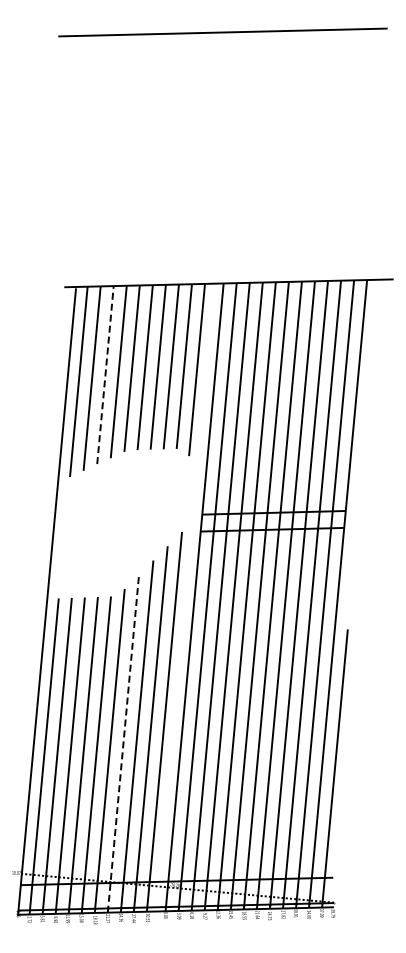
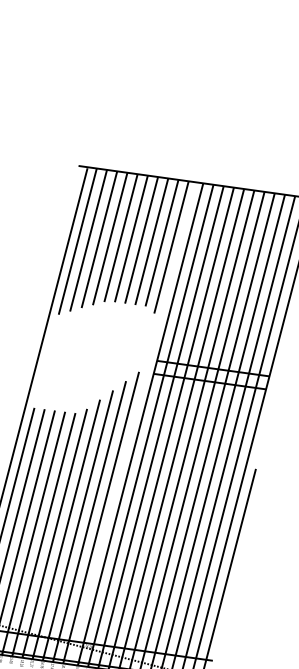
line: (105, 374) -> (99, 239), dashed -> solid
line: (123, 743) -> (66, 529), dashed -> solid

